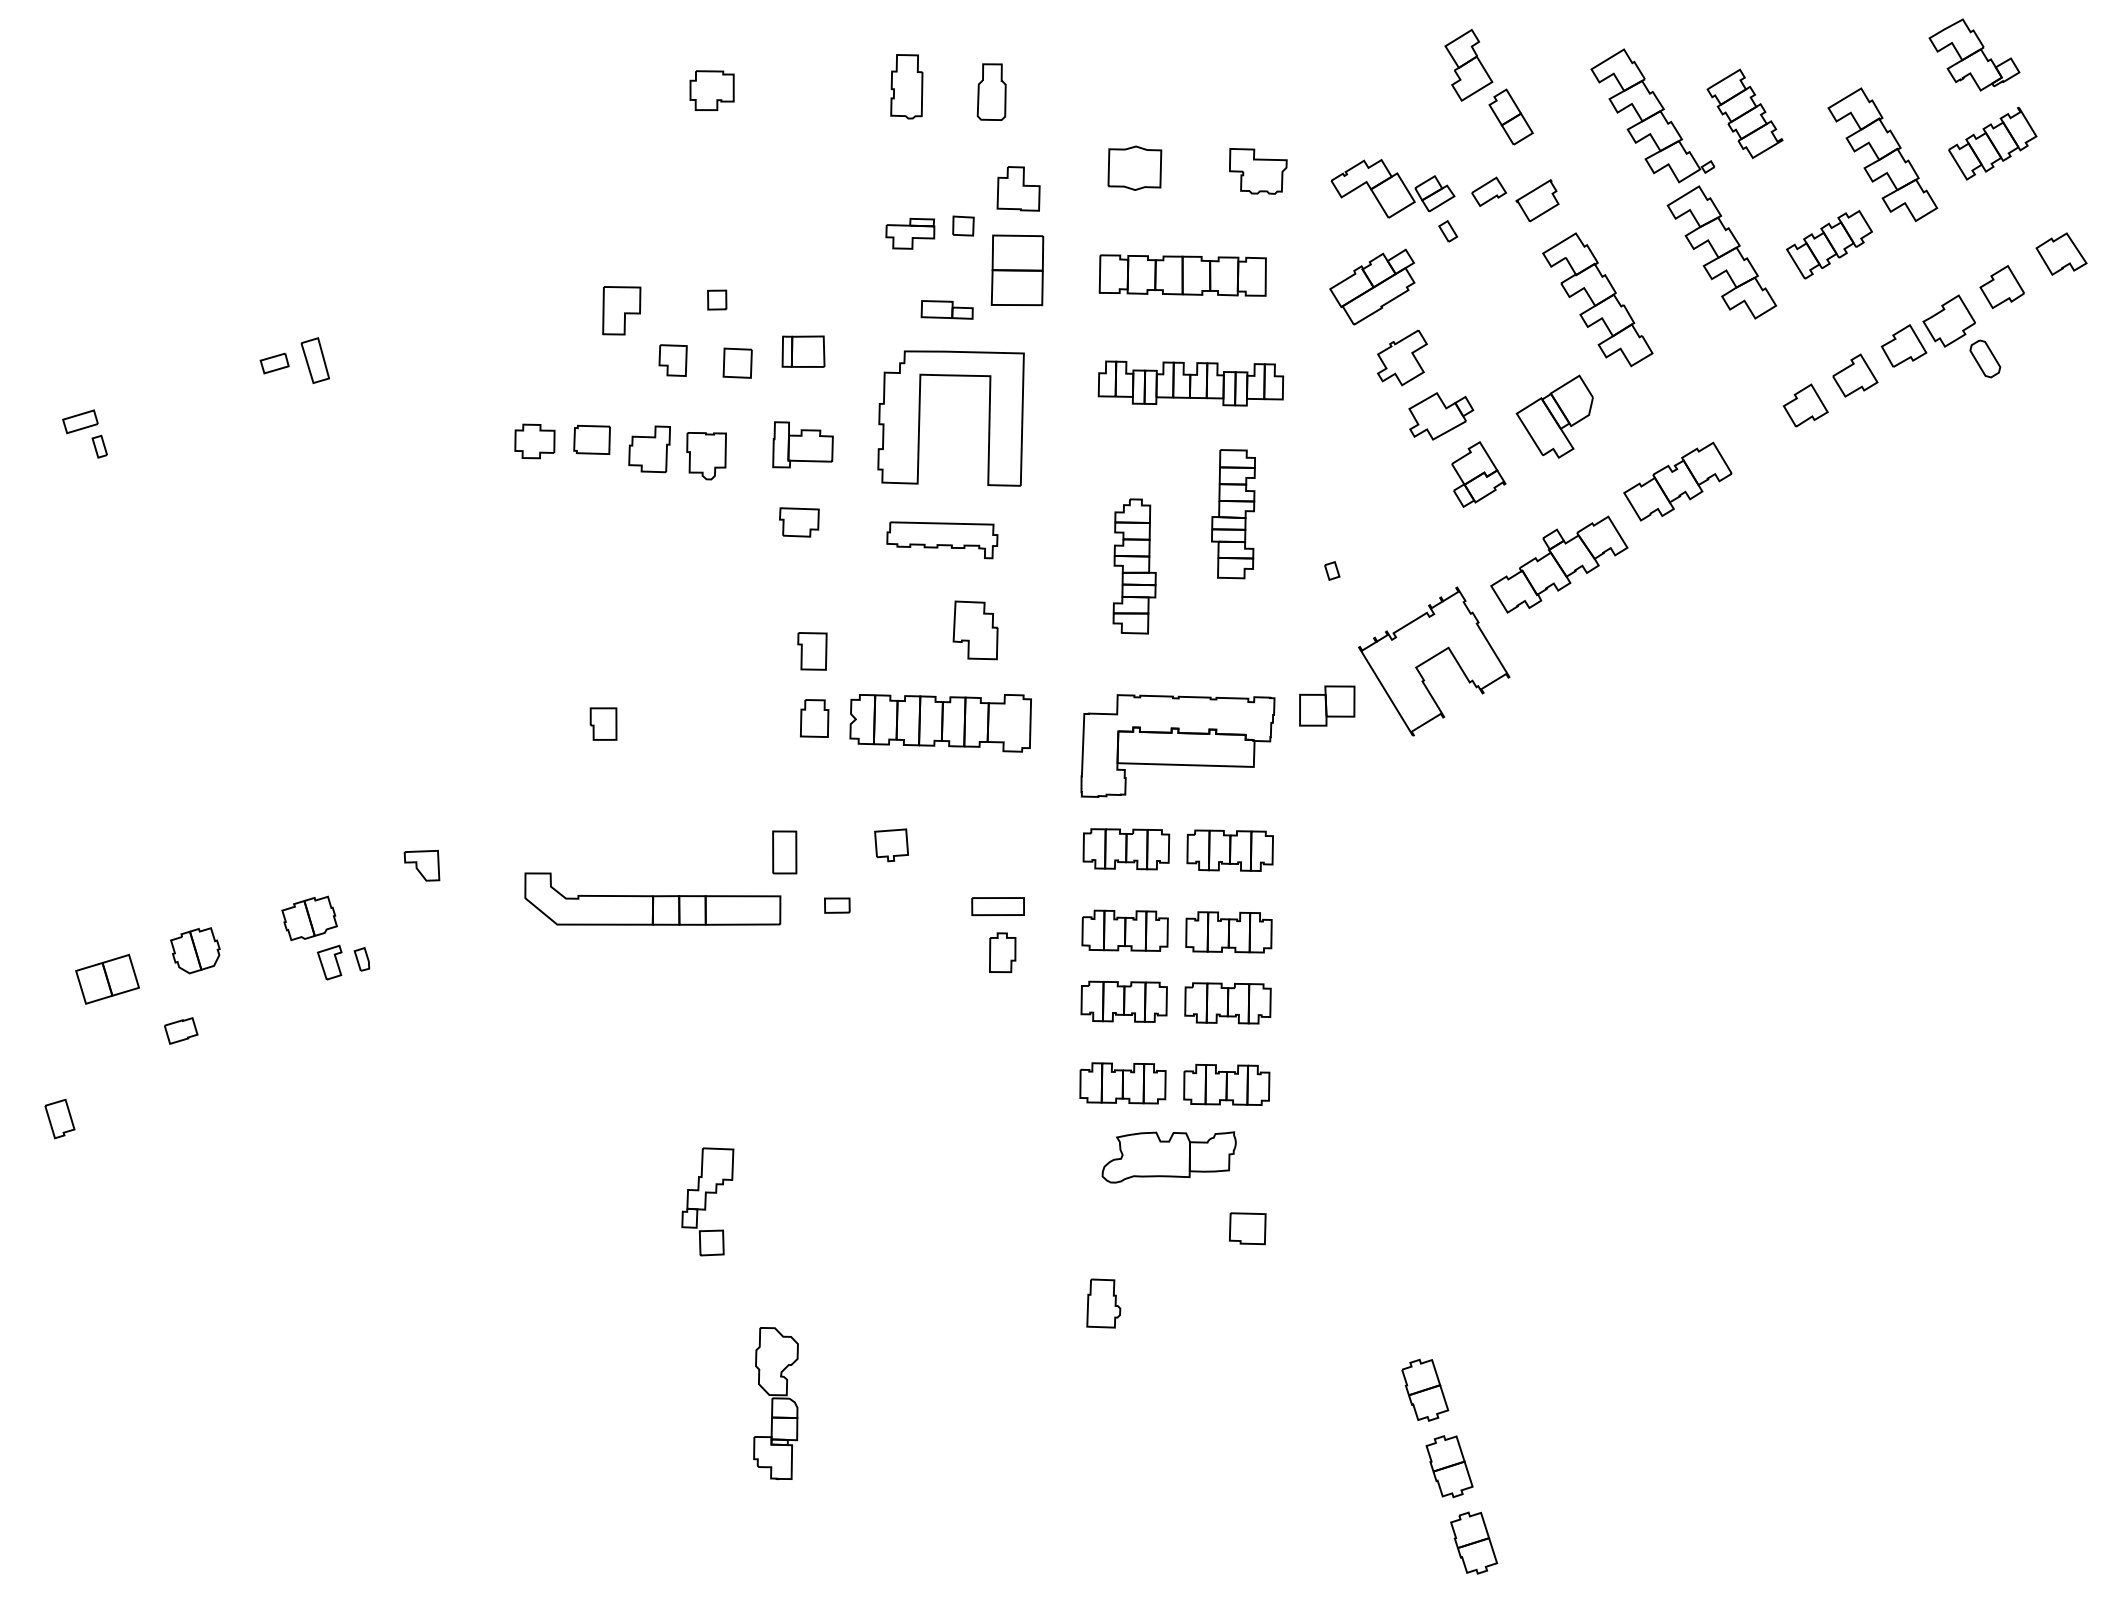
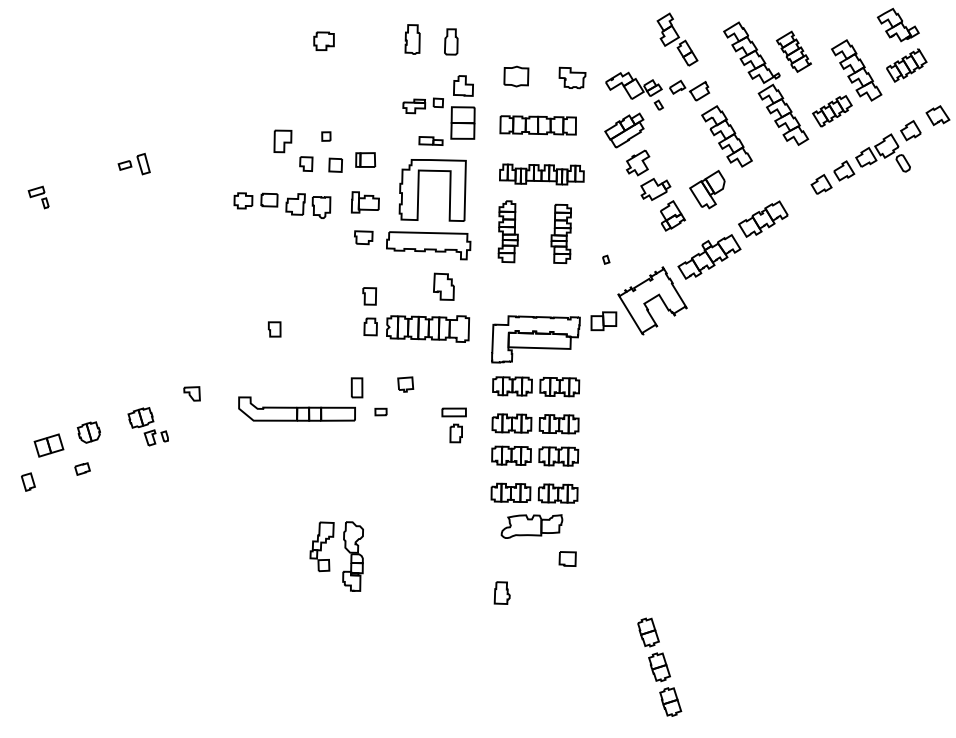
part: (941, 539) -> (428, 245), size x1.67
part: (1132, 565) -> (507, 231), moved
part: (60, 1117) -> (28, 481), moved
part: (774, 1403) -> (352, 556), moved

